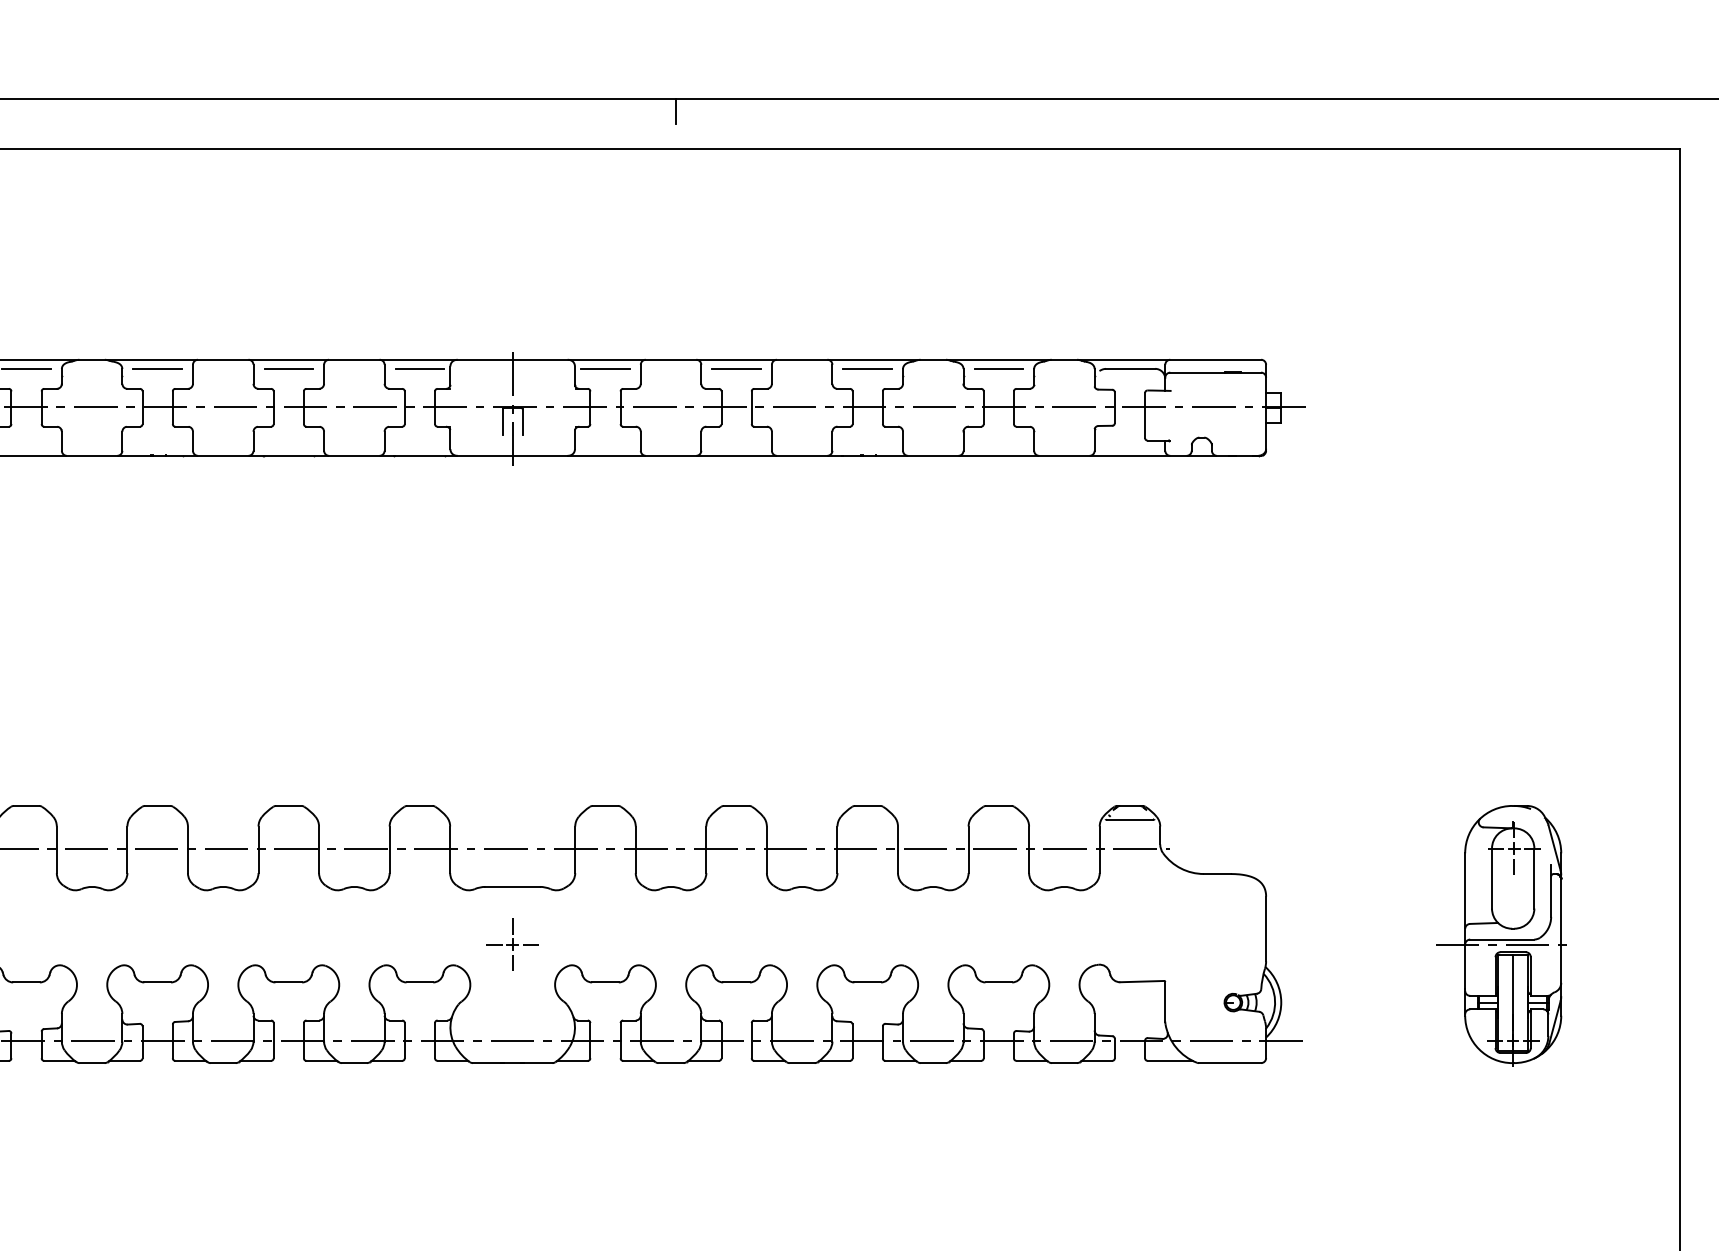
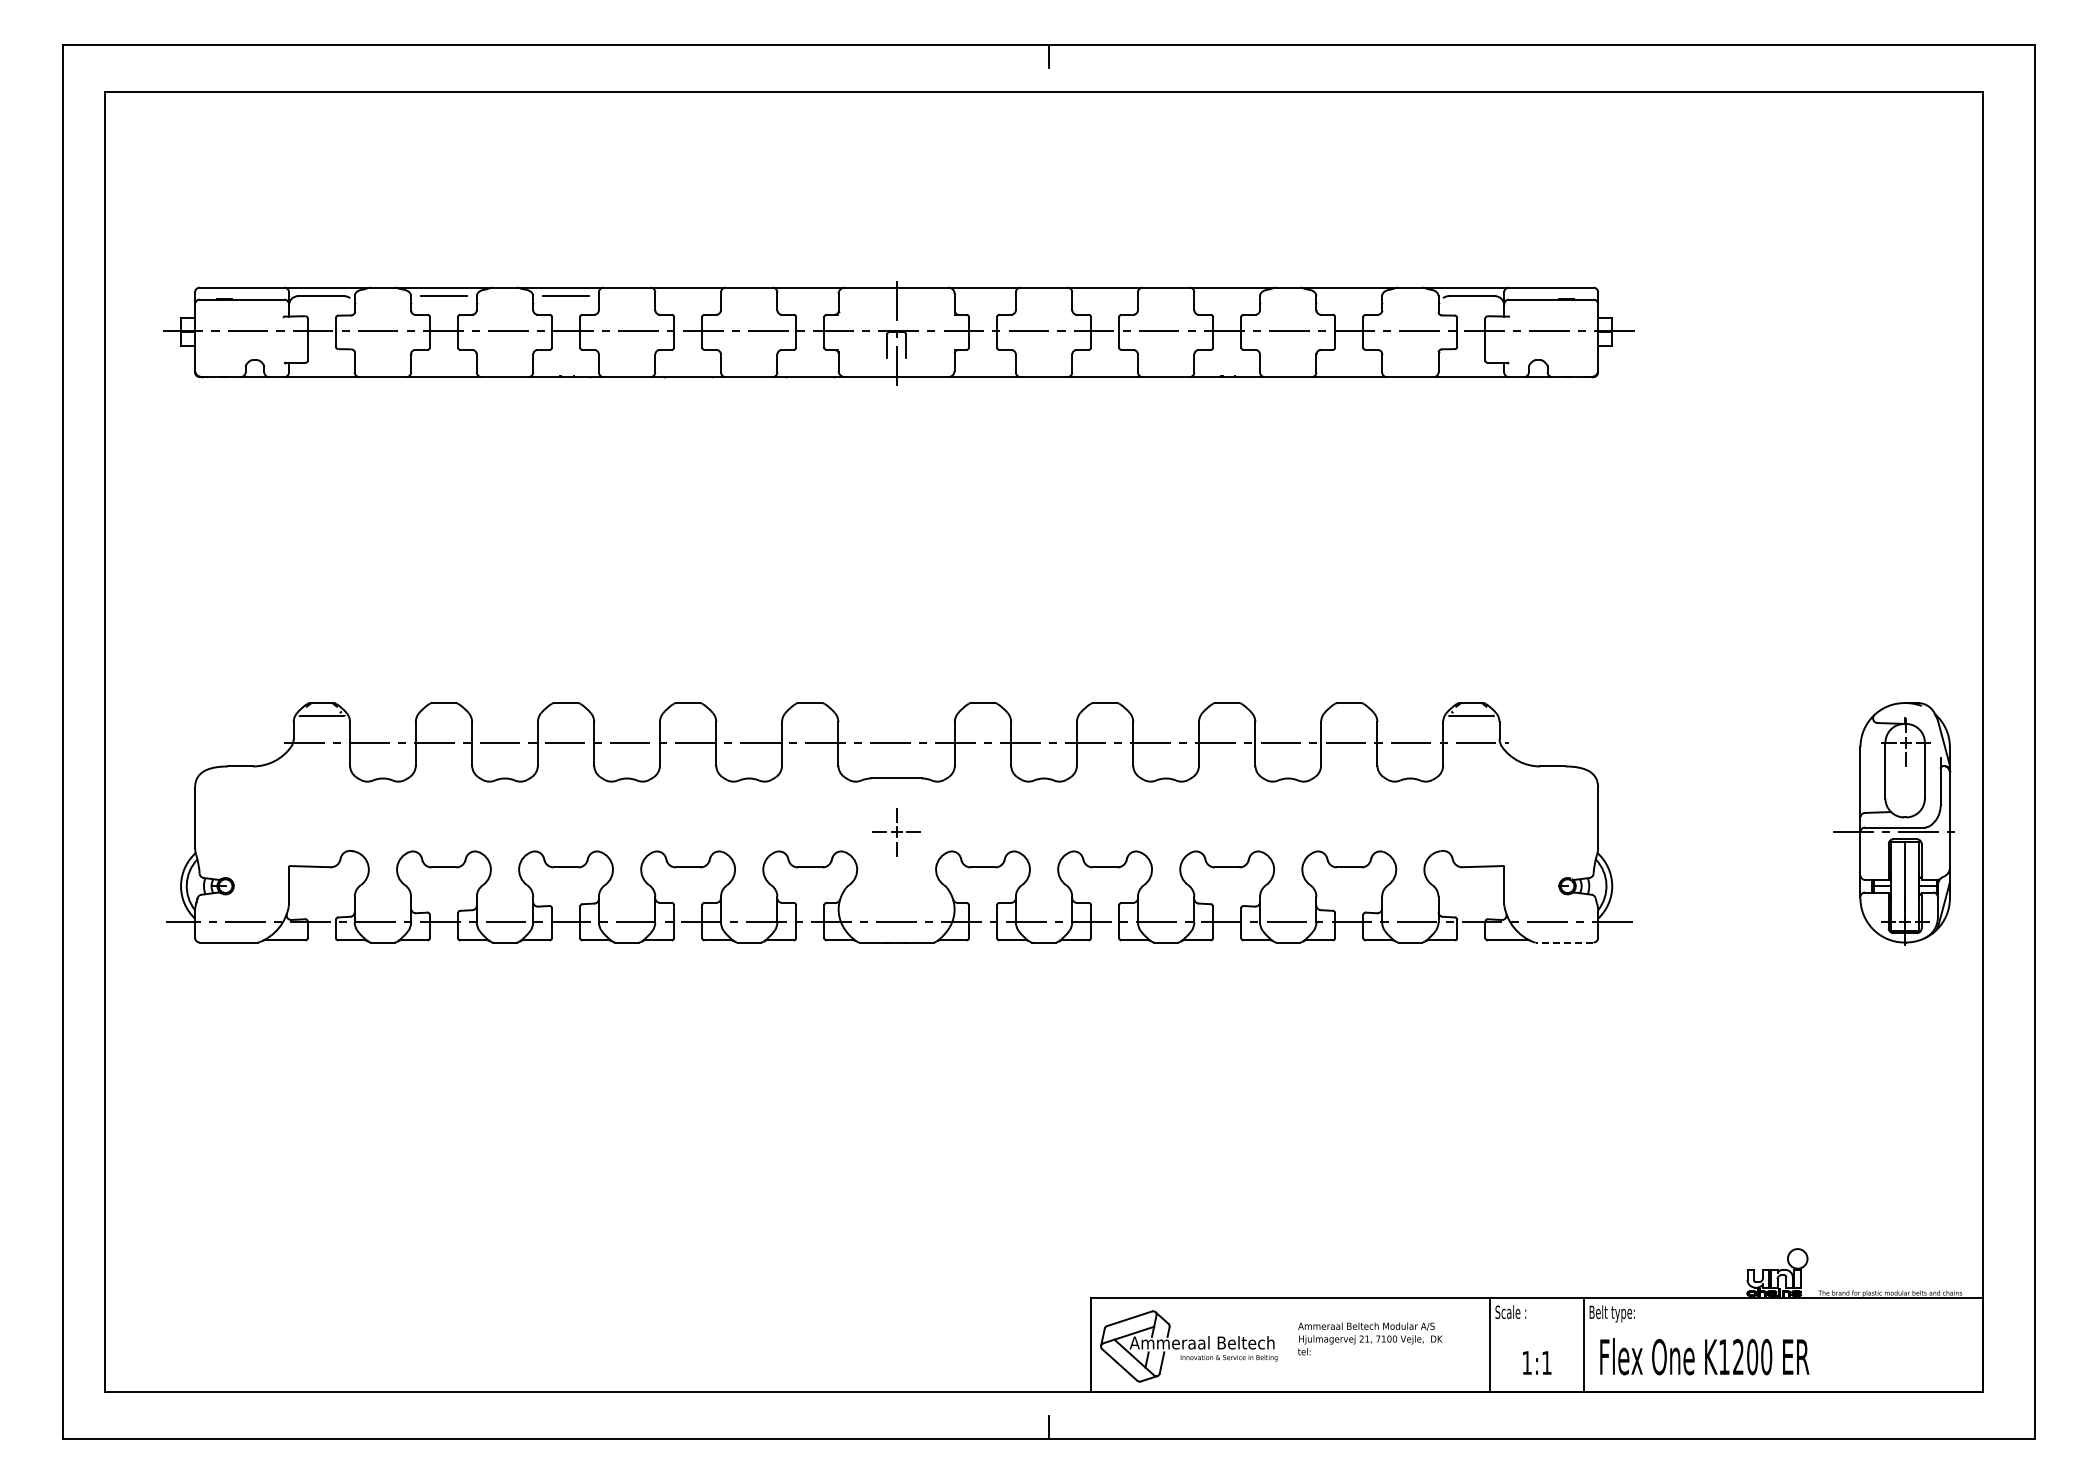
line: (288, 369) -> (687, 296), removed
line: (419, 369) -> (809, 296), removed
line: (604, 369) -> (982, 296), removed
line: (735, 369) -> (1104, 296), removed
line: (866, 369) -> (1226, 296), removed
line: (998, 369) -> (1348, 296), removed
part: (1500, 935) -> (1893, 823), moved
line: (1230, 1063) -> (1564, 942), solid -> dashed

